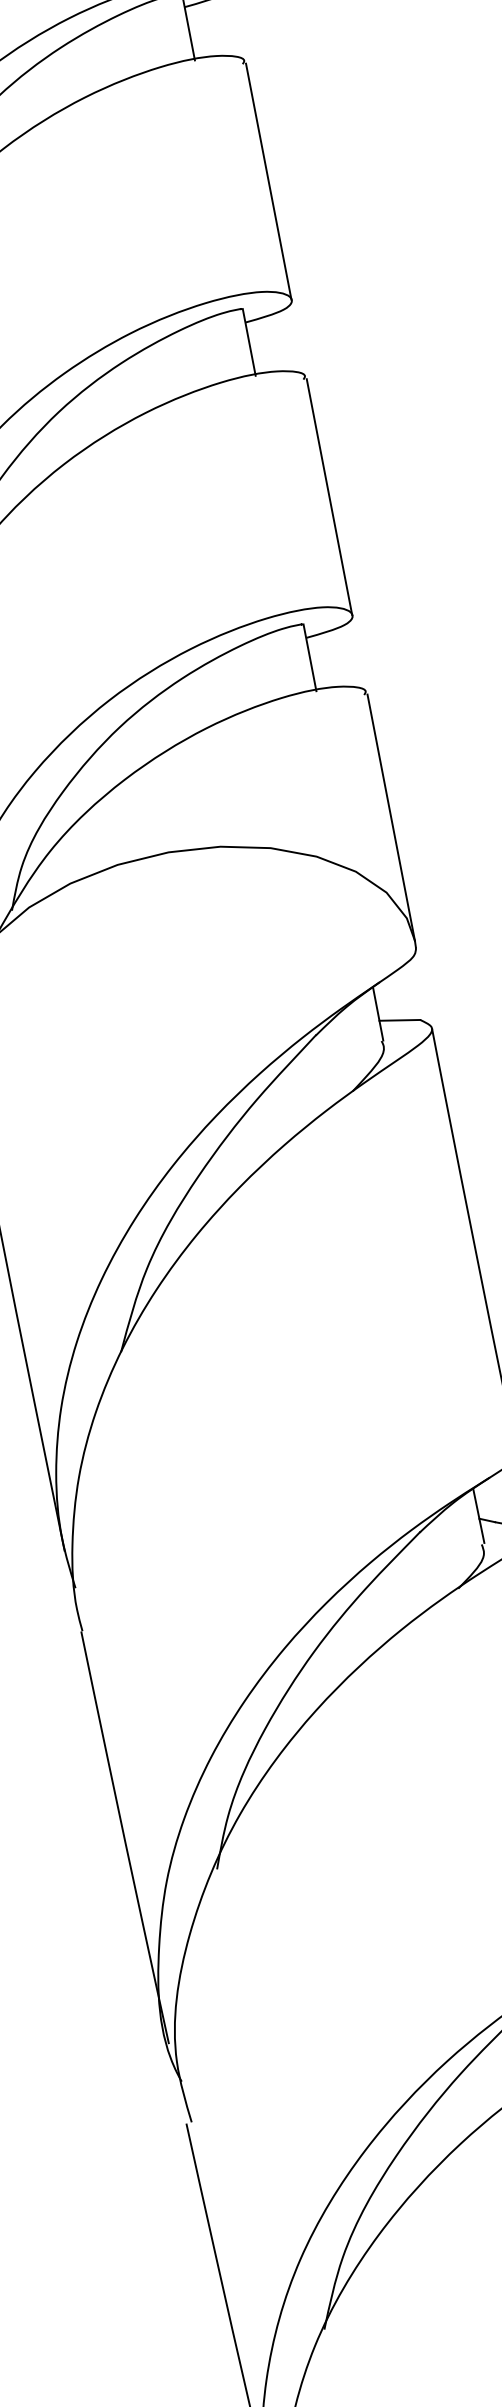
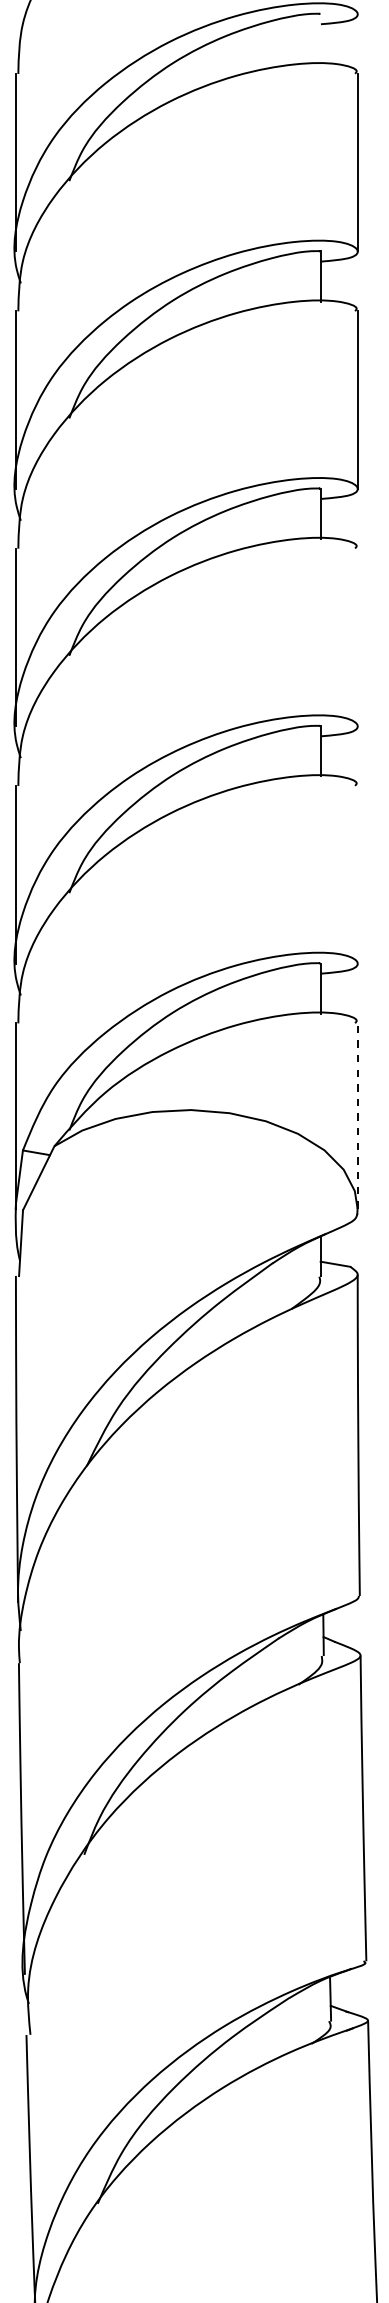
line: (268, 181) -> (357, 637), removed
line: (329, 496) -> (357, 874), removed
line: (391, 818) -> (357, 1116), solid -> dashed

